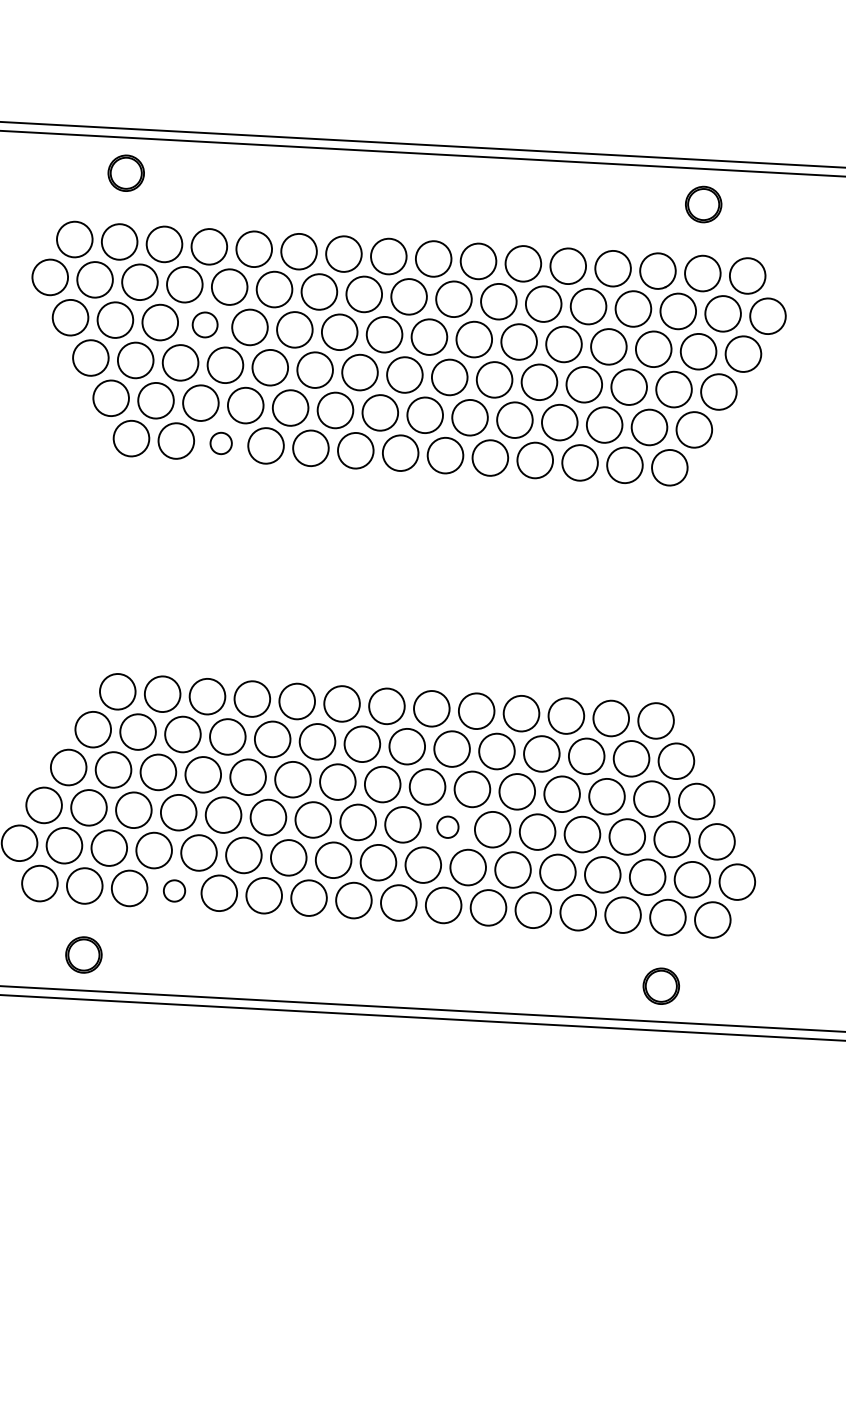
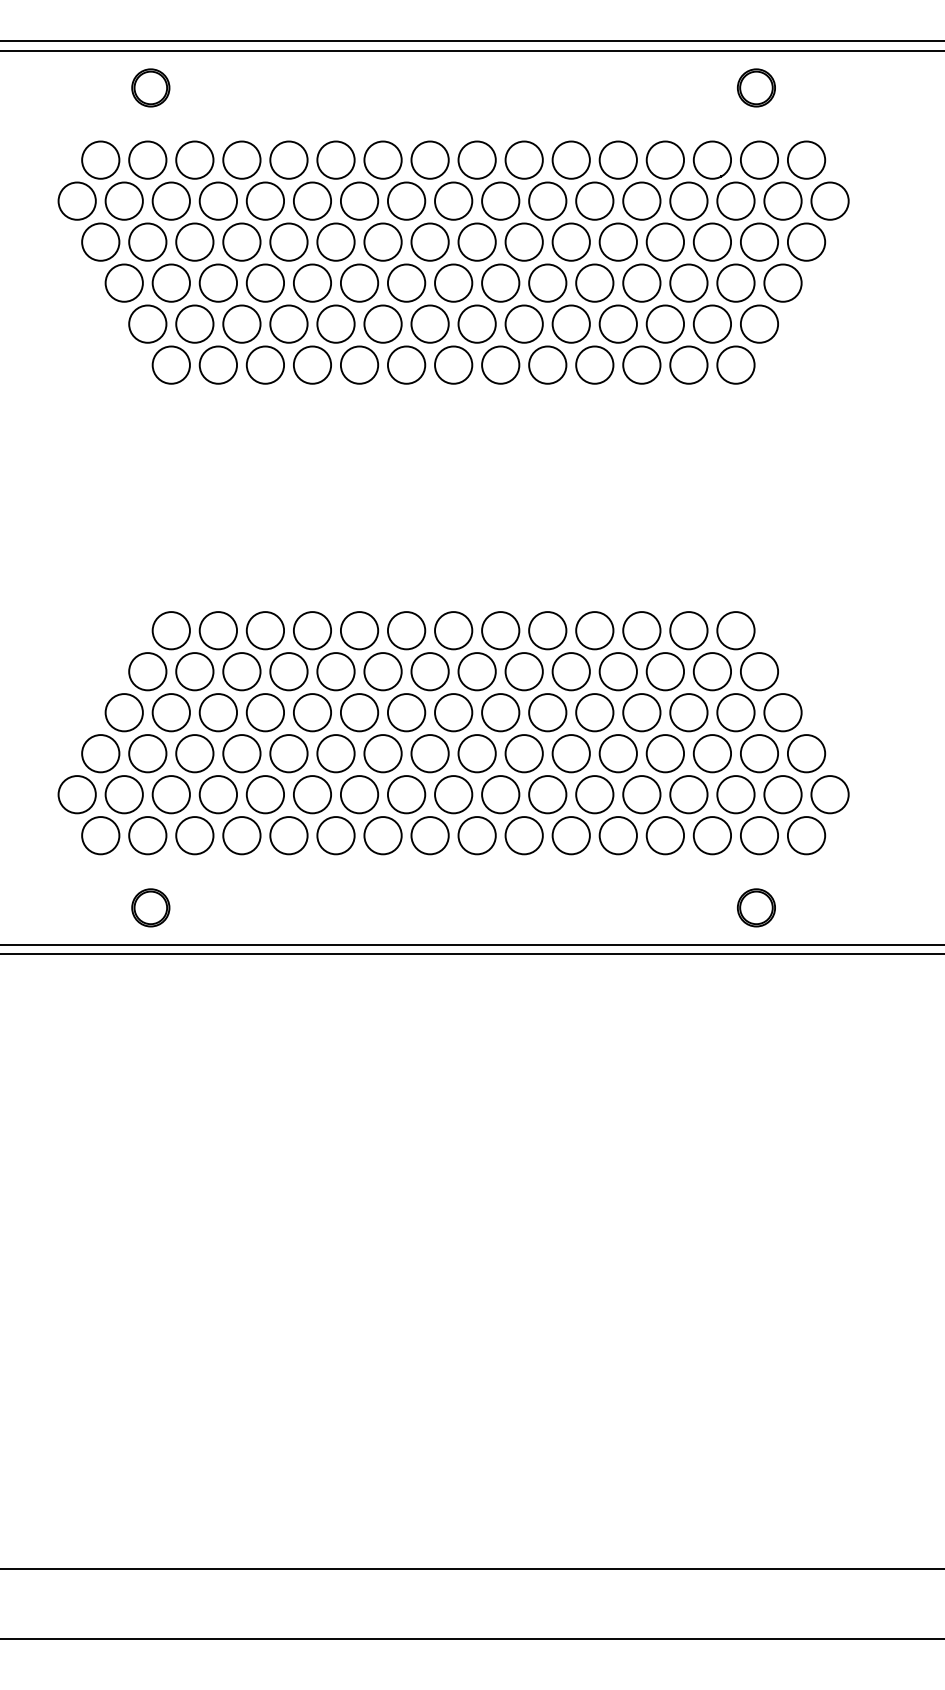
circle: (204, 324) -> (241, 241), size x1.43
circle: (221, 442) -> (265, 364), size x1.67
circle: (447, 827) -> (523, 753), size x1.67
circle: (174, 890) -> (241, 835), size x1.67

